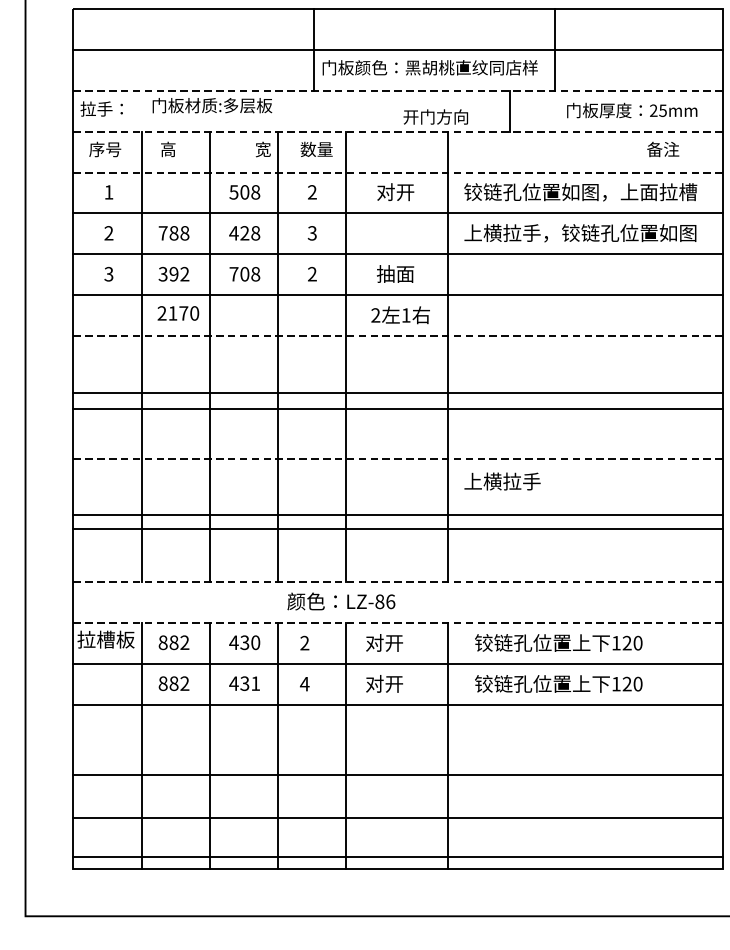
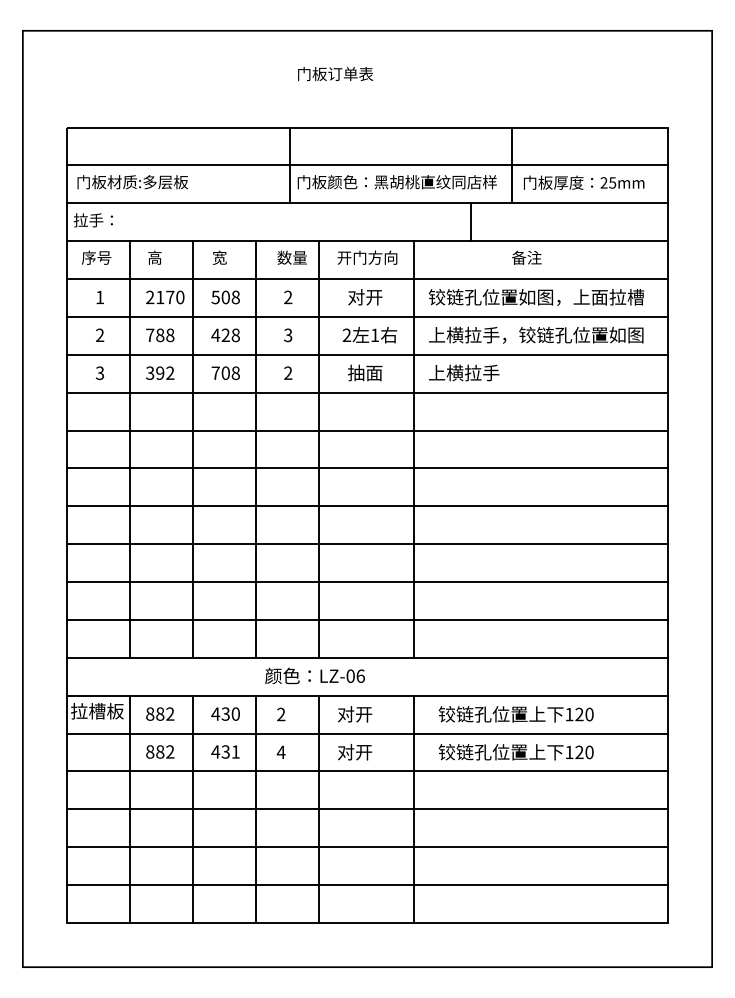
line: (399, 90) -> (368, 203), dashed -> solid
text: (212, 105) -> (132, 182), moved
text: (632, 110) -> (584, 182), moved
text: (435, 116) -> (367, 257), moved
line: (399, 131) -> (368, 241), dashed -> solid
text: (262, 149) -> (219, 257), moved
text: (662, 149) -> (526, 257), moved
line: (399, 172) -> (368, 279), dashed -> solid
text: (178, 313) -> (165, 297), moved
text: (400, 315) -> (369, 335), moved
line: (399, 336) -> (368, 430), dashed -> solid
line: (398, 393) -> (367, 506), moved
line: (398, 408) -> (367, 468), moved
line: (399, 459) -> (368, 544), dashed -> solid
text: (502, 481) -> (464, 372), moved
line: (398, 514) -> (367, 619), moved
line: (398, 529) -> (367, 582), moved
line: (399, 581) -> (368, 657), dashed -> solid
text: (379, 602) -> (350, 676), LZ-86 -> LZ-06
line: (399, 622) -> (368, 695), dashed -> solid
line: (398, 775) -> (367, 809), moved
line: (398, 818) -> (367, 847), moved
line: (398, 857) -> (367, 885), moved

